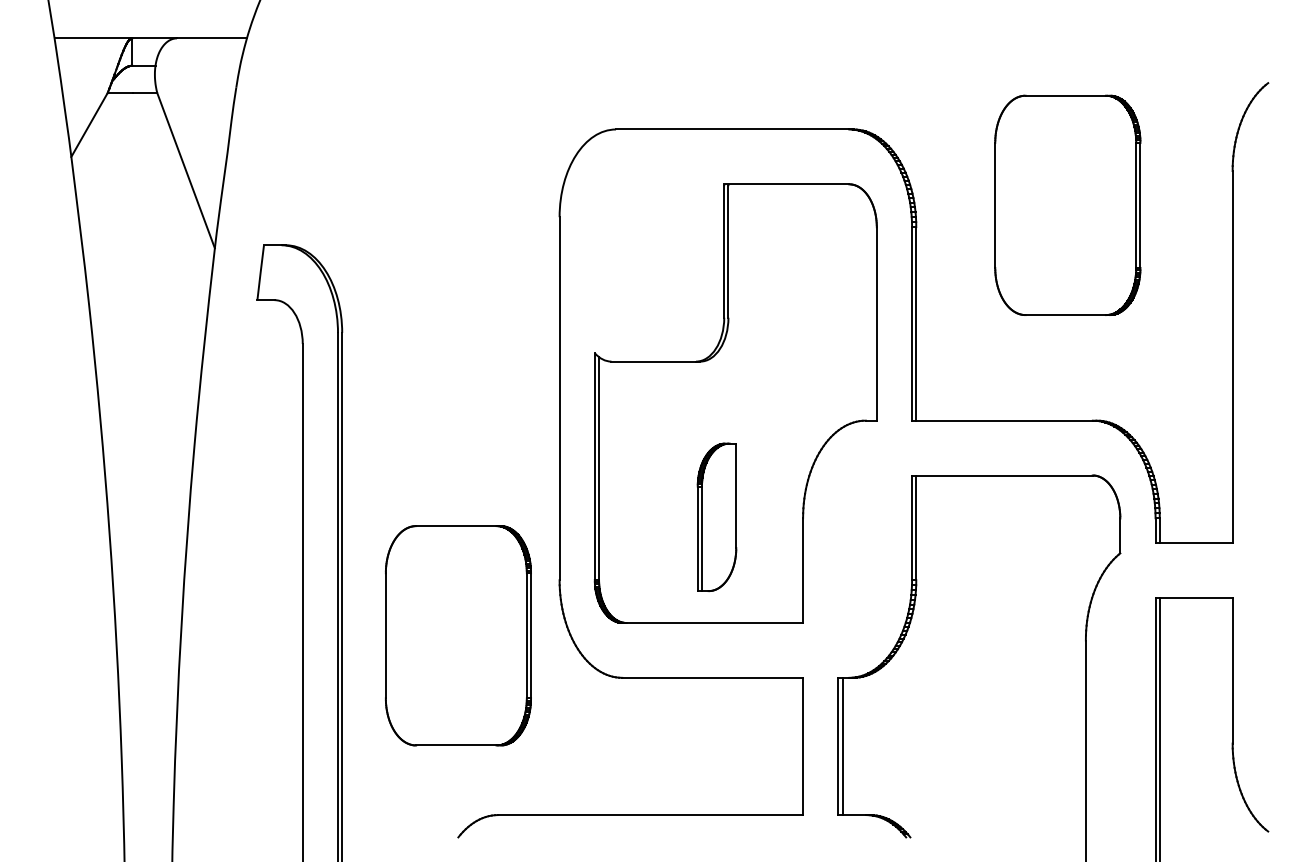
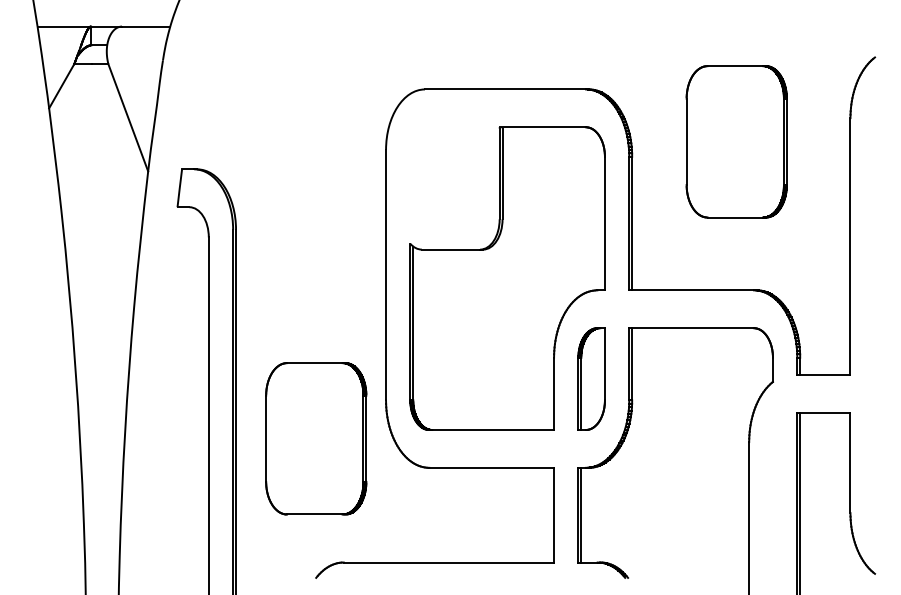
part: (716, 516) -> (591, 378), moved

